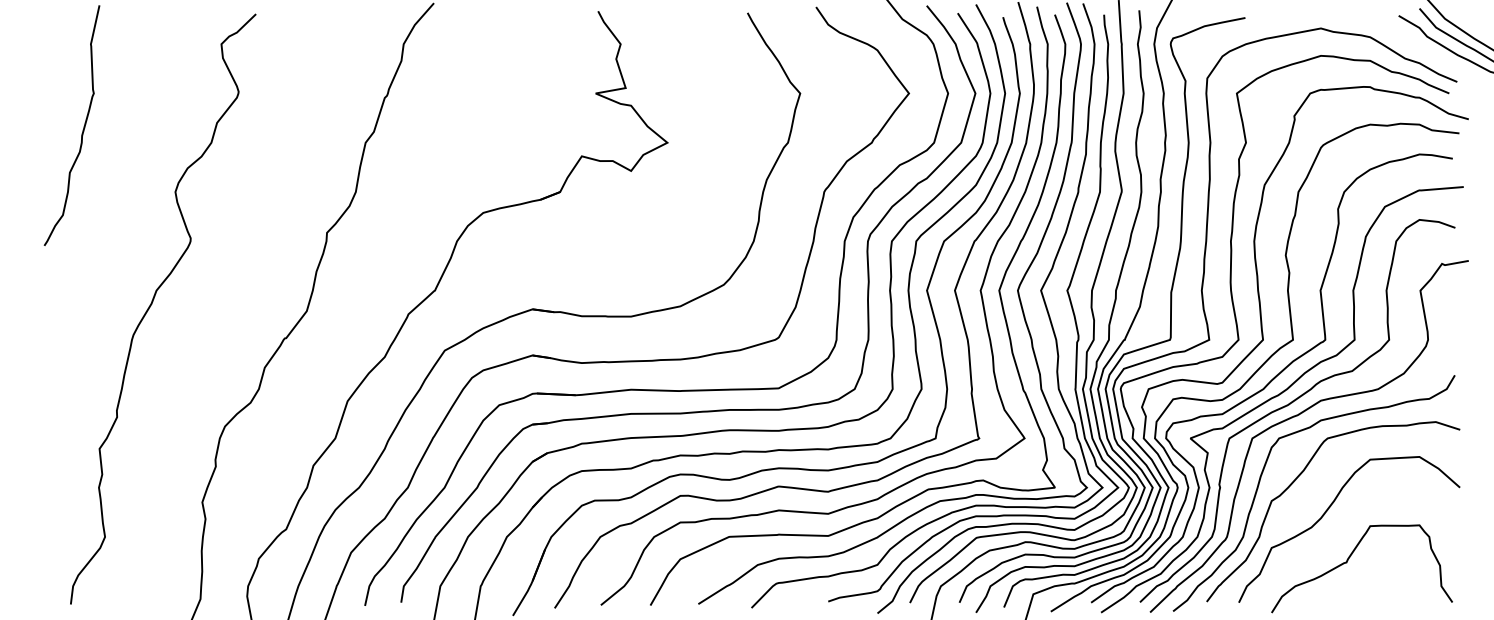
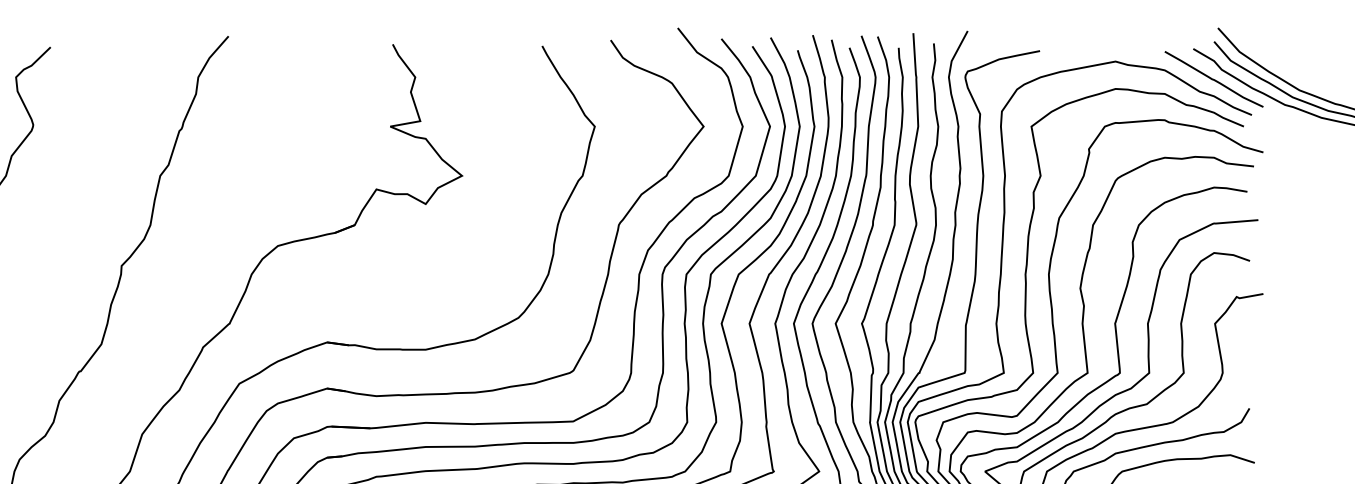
curve: (1419, 46) -> (1214, 79), added

